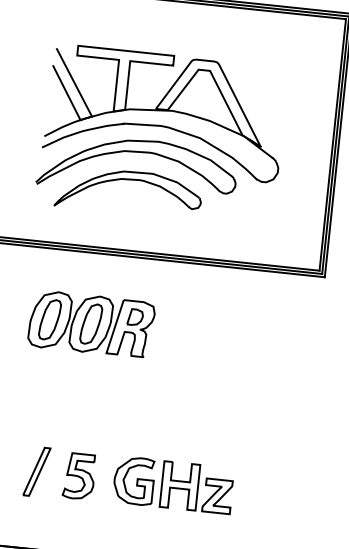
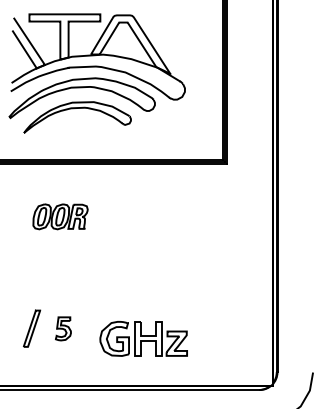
part: (91, 323) -> (60, 216), size x0.6
part: (79, 476) -> (63, 328), size x0.7
part: (173, 484) -> (143, 338), moved

